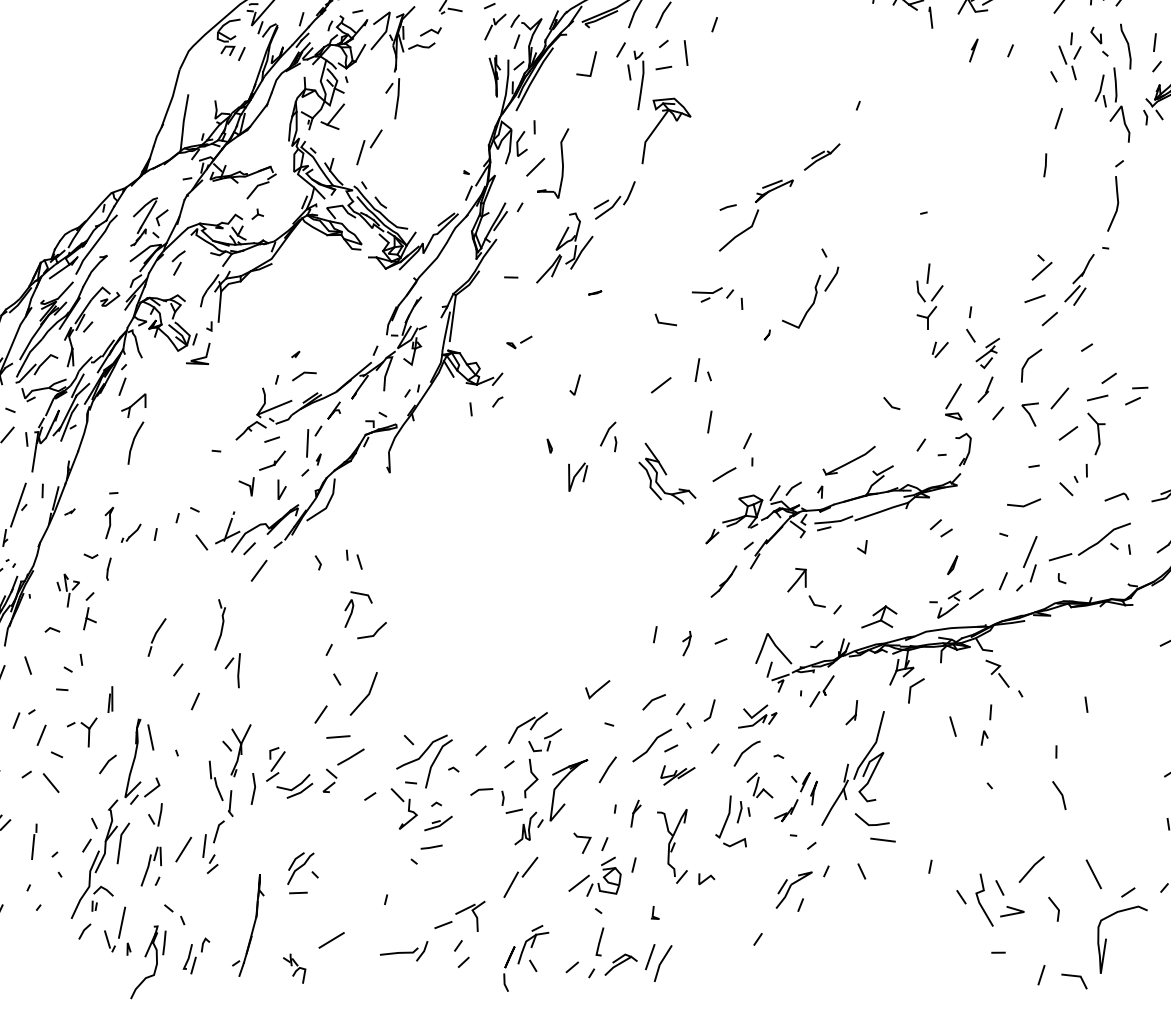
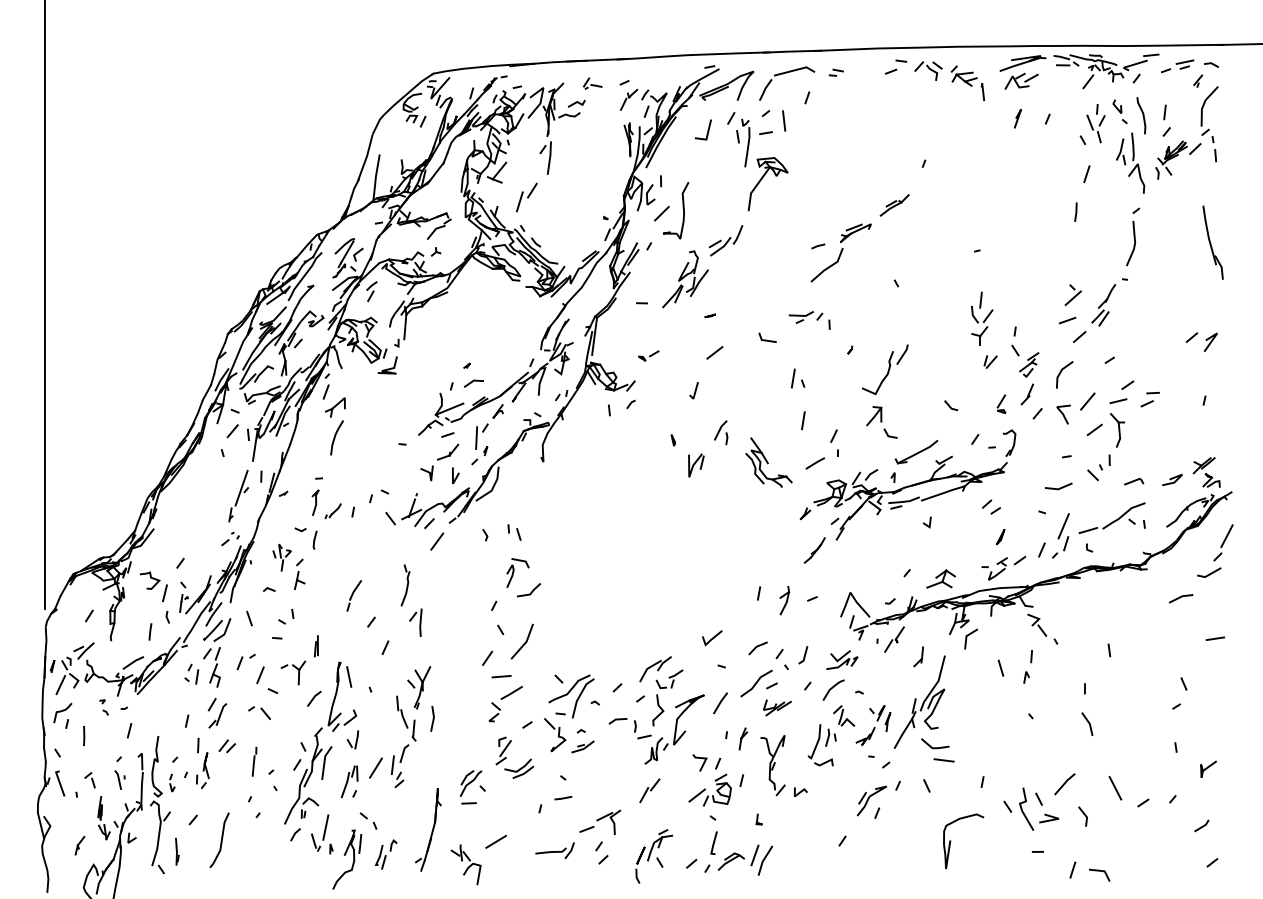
part: (810, 297) -> (885, 369), moved
line: (660, 384) -> (714, 352), moved
part: (953, 400) -> (1001, 403), size x0.62
part: (805, 587) -> (881, 422), moved
part: (686, 643) -> (784, 600), size x1.43
part: (279, 772) -> (506, 757), moved
part: (40, 781) -> (259, 712), size x0.71
line: (431, 847) -> (563, 798), moved
part: (520, 877) -> (649, 790), size x0.71
curve: (1107, 939) -> (951, 841), moved
part: (293, 968) -> (465, 864), size x1.67

